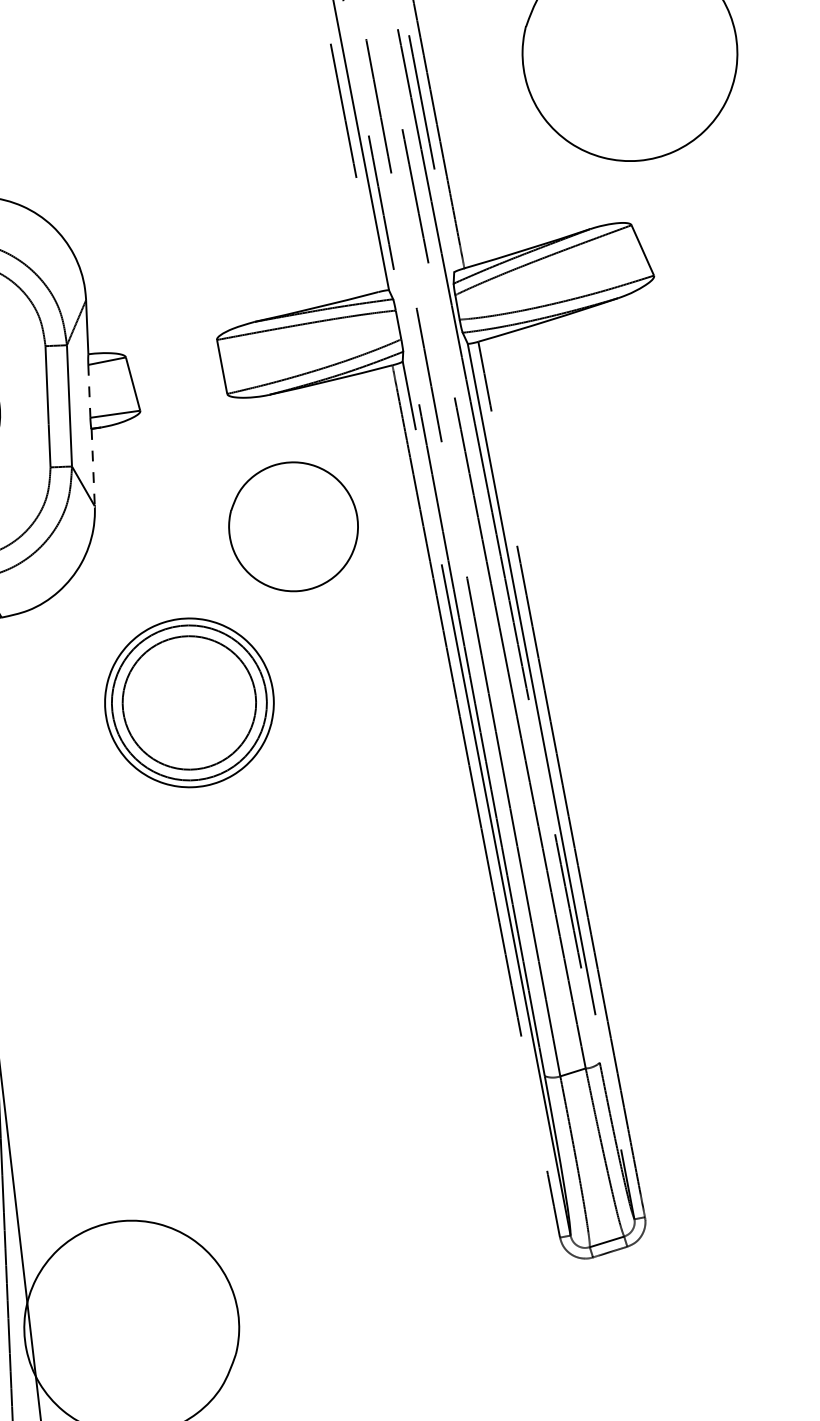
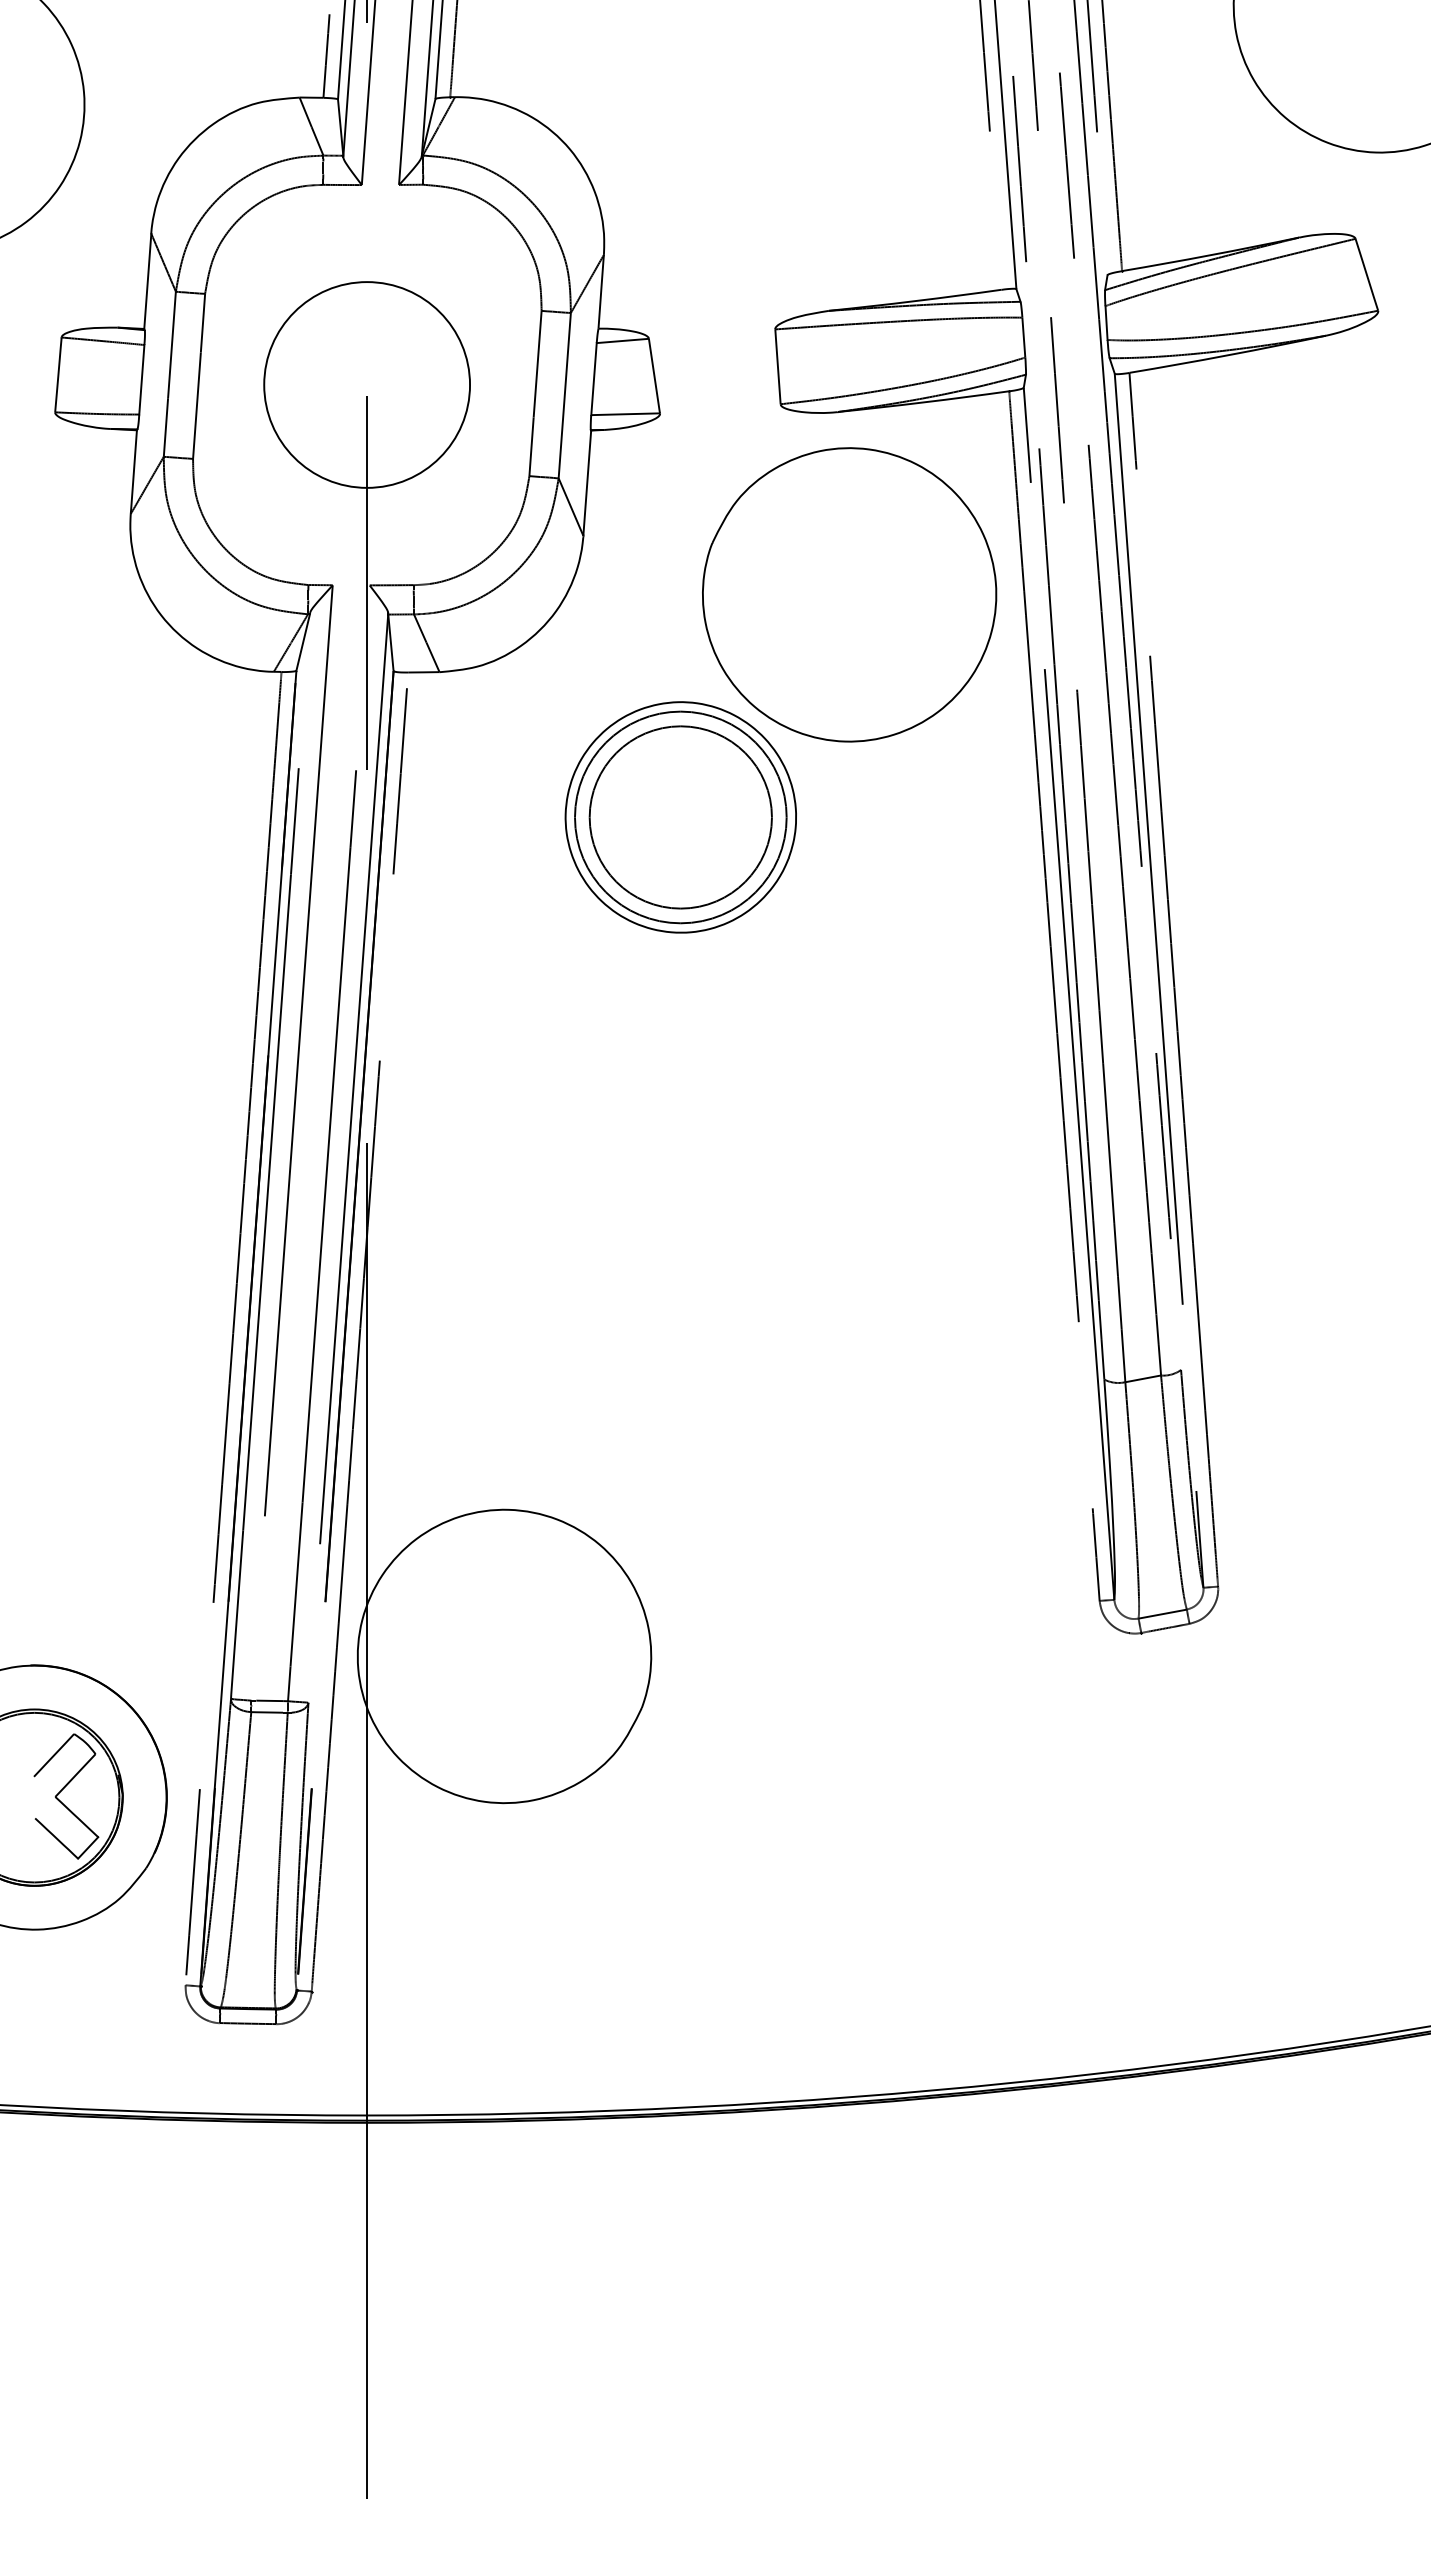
line: (89, 391) -> (593, 379), dashed -> solid
line: (93, 467) -> (587, 483), dashed -> solid
part: (293, 526) -> (849, 594), size x1.67

